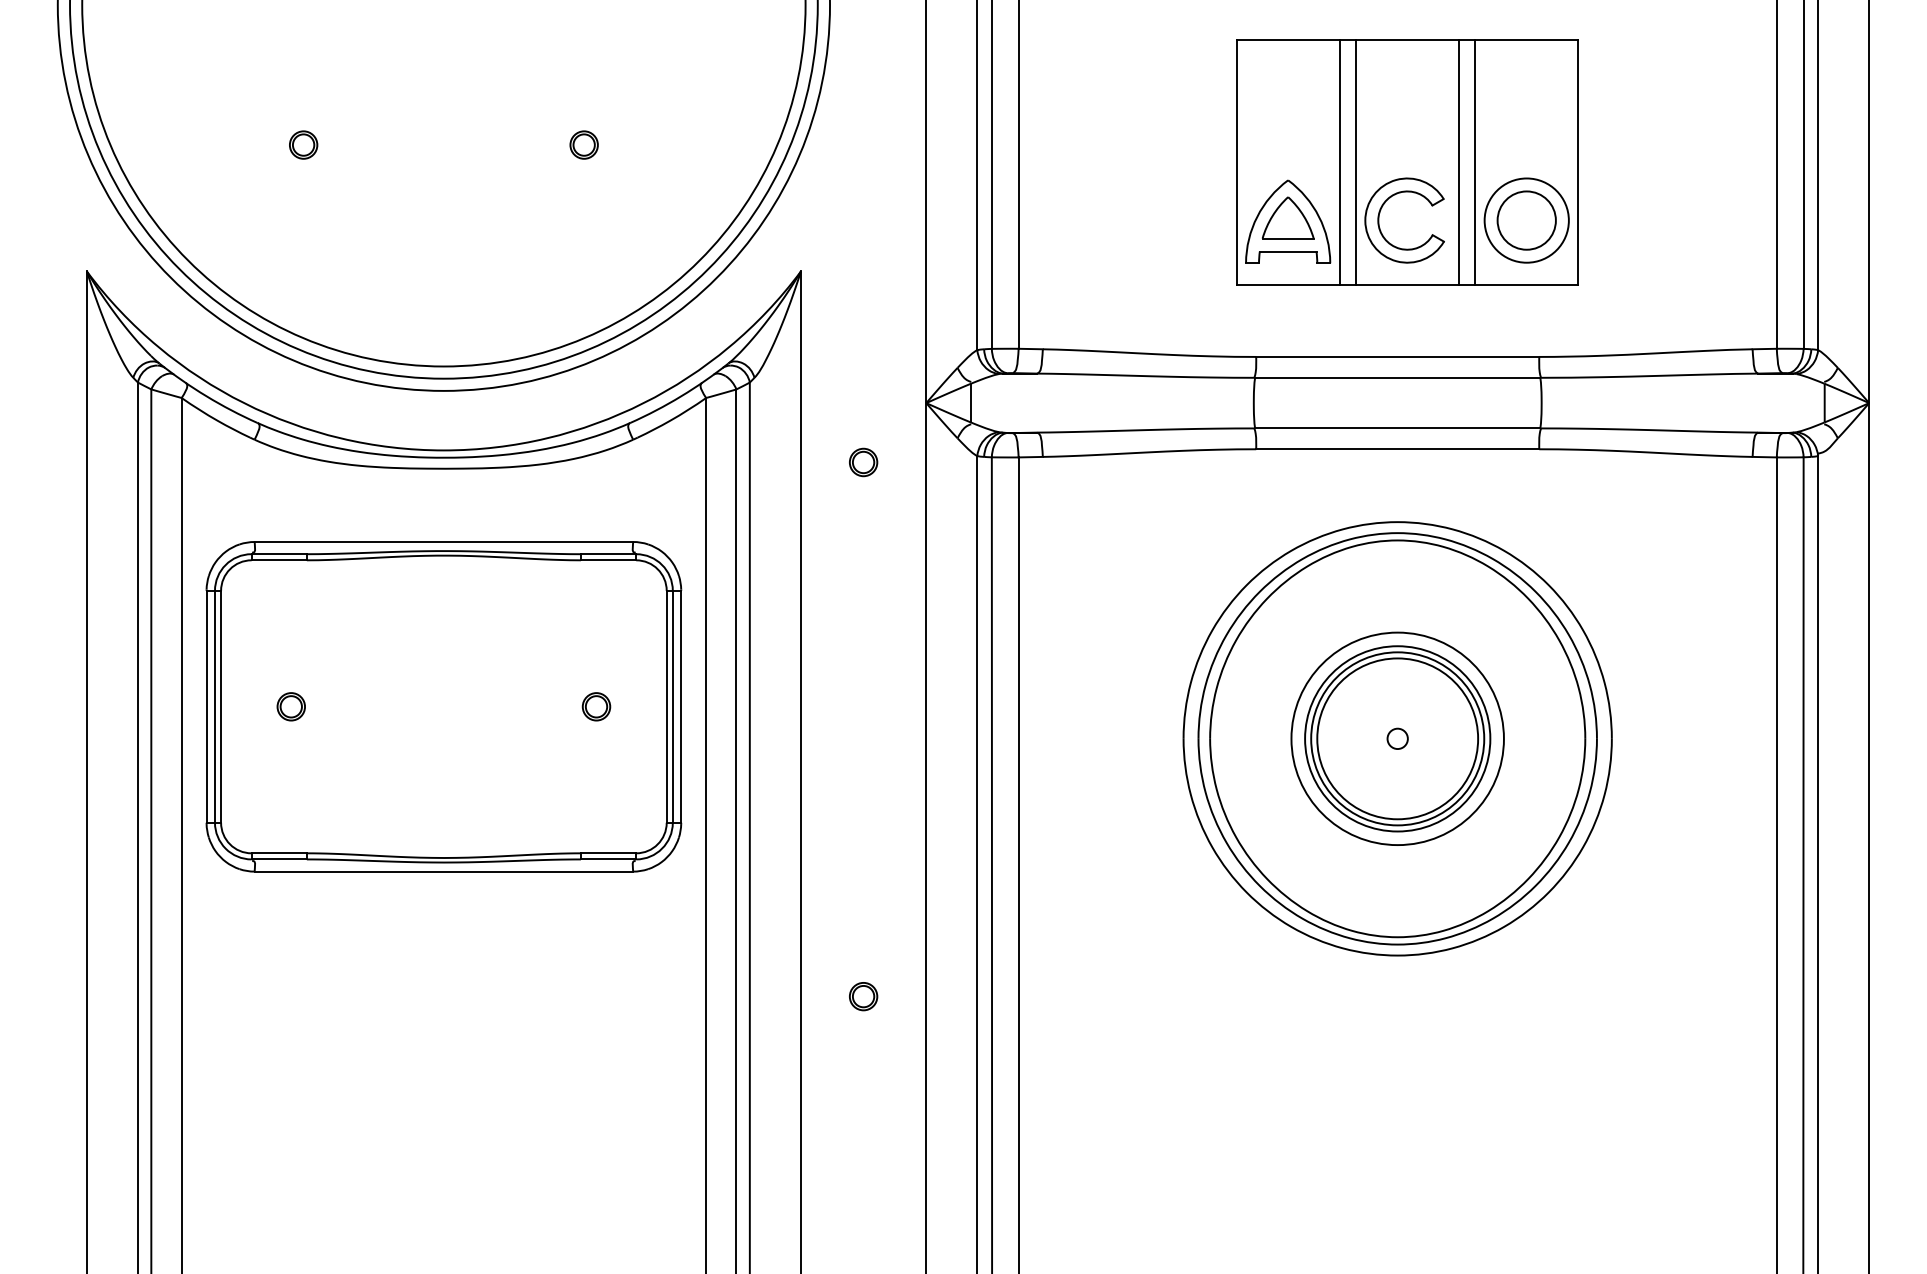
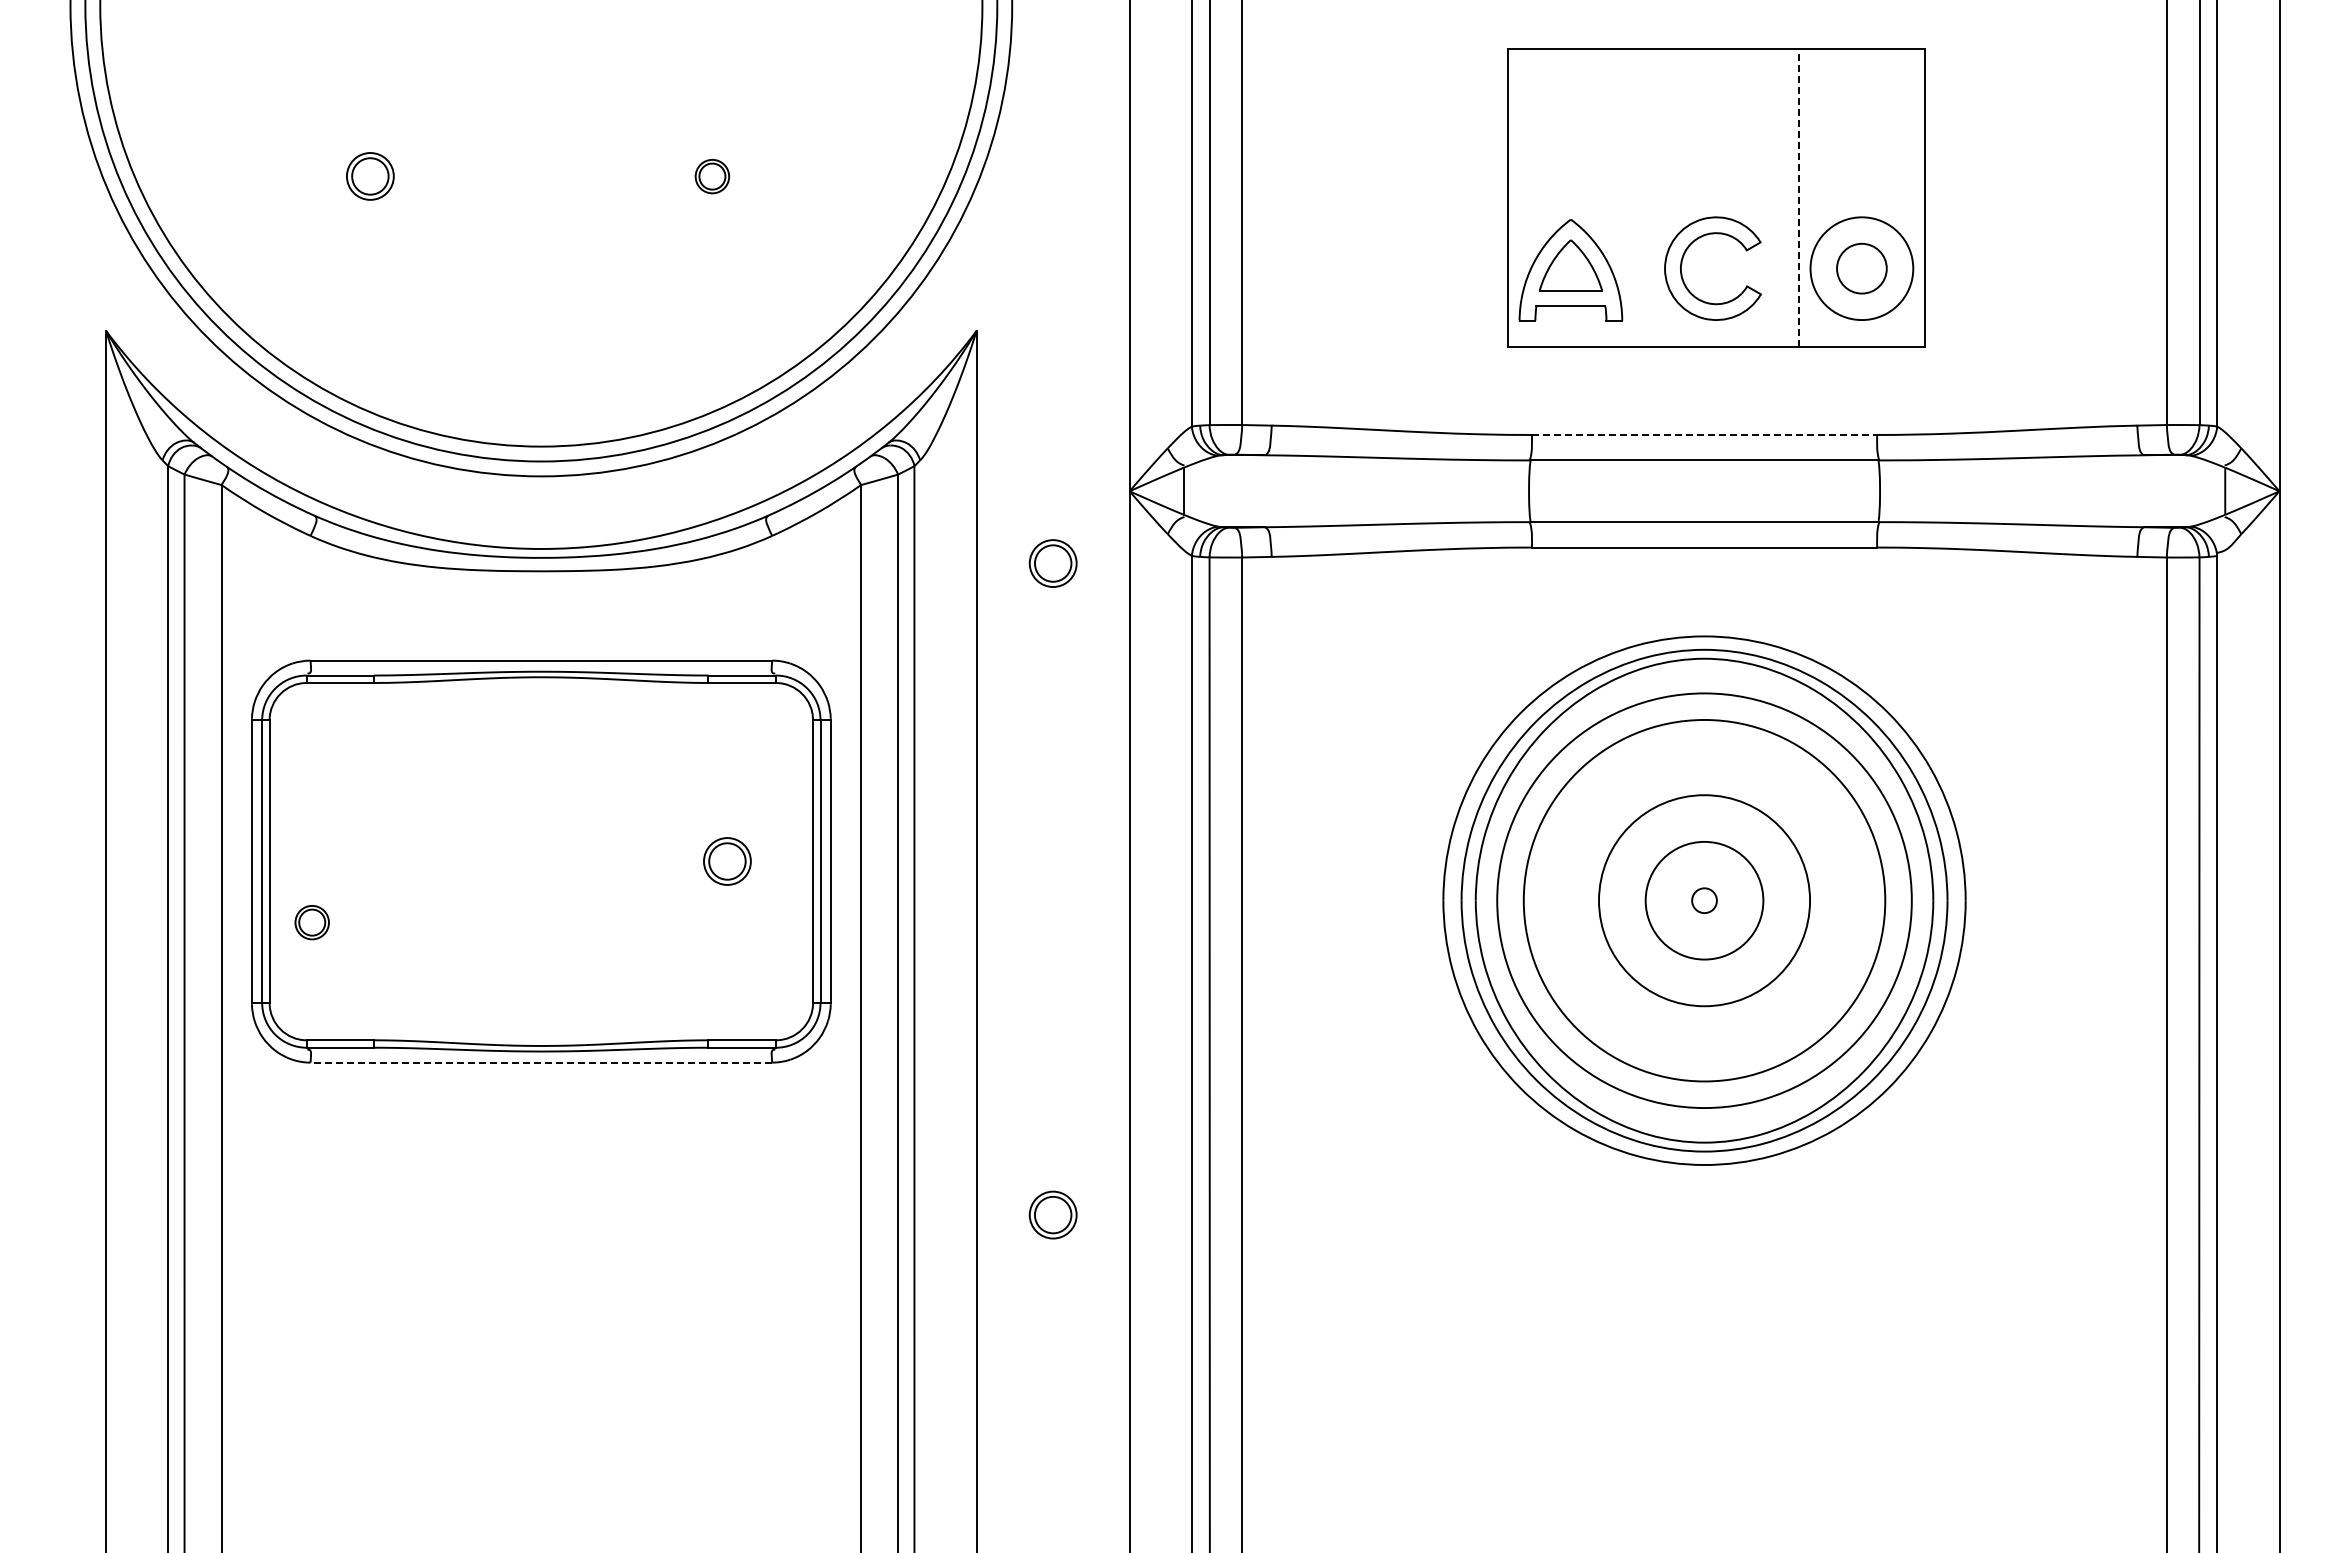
part: (302, 144) -> (369, 176), size x1.4
line: (1339, 162) -> (1633, 197), removed
line: (1355, 162) -> (1653, 197), removed
line: (1459, 162) -> (1779, 197), removed
line: (1475, 162) -> (1799, 197), solid -> dashed
circle: (1526, 220) -> (1861, 268), size x0.7
line: (1397, 356) -> (1704, 434), solid -> dashed
part: (863, 462) -> (1052, 563), size x1.4
part: (290, 706) -> (311, 922), moved
part: (596, 706) -> (727, 861), size x1.4
circle: (1397, 738) -> (1704, 900), size x0.6
circle: (1397, 738) -> (1704, 900), size x1.6
circle: (1397, 738) -> (1704, 900), size x1.6
line: (444, 871) -> (541, 1062), solid -> dashed
part: (863, 996) -> (1052, 1214), size x1.4

